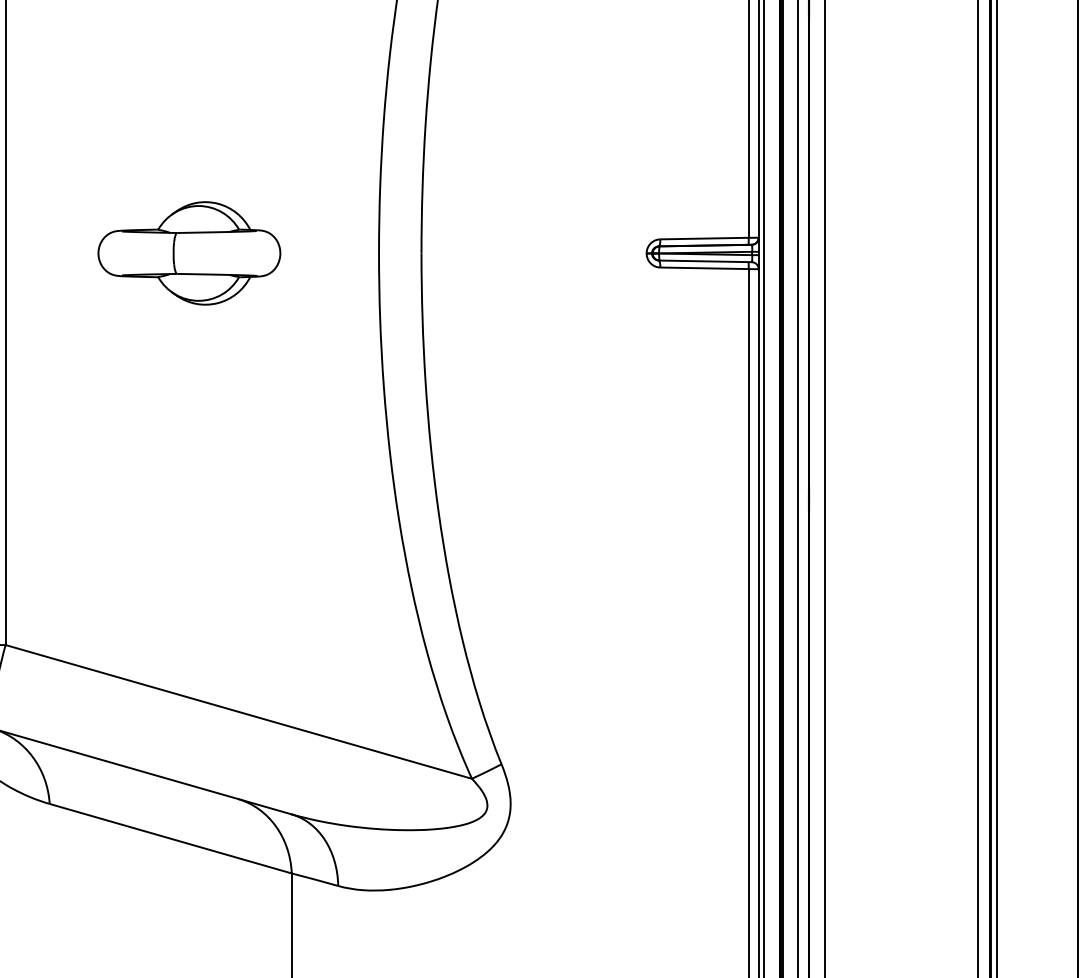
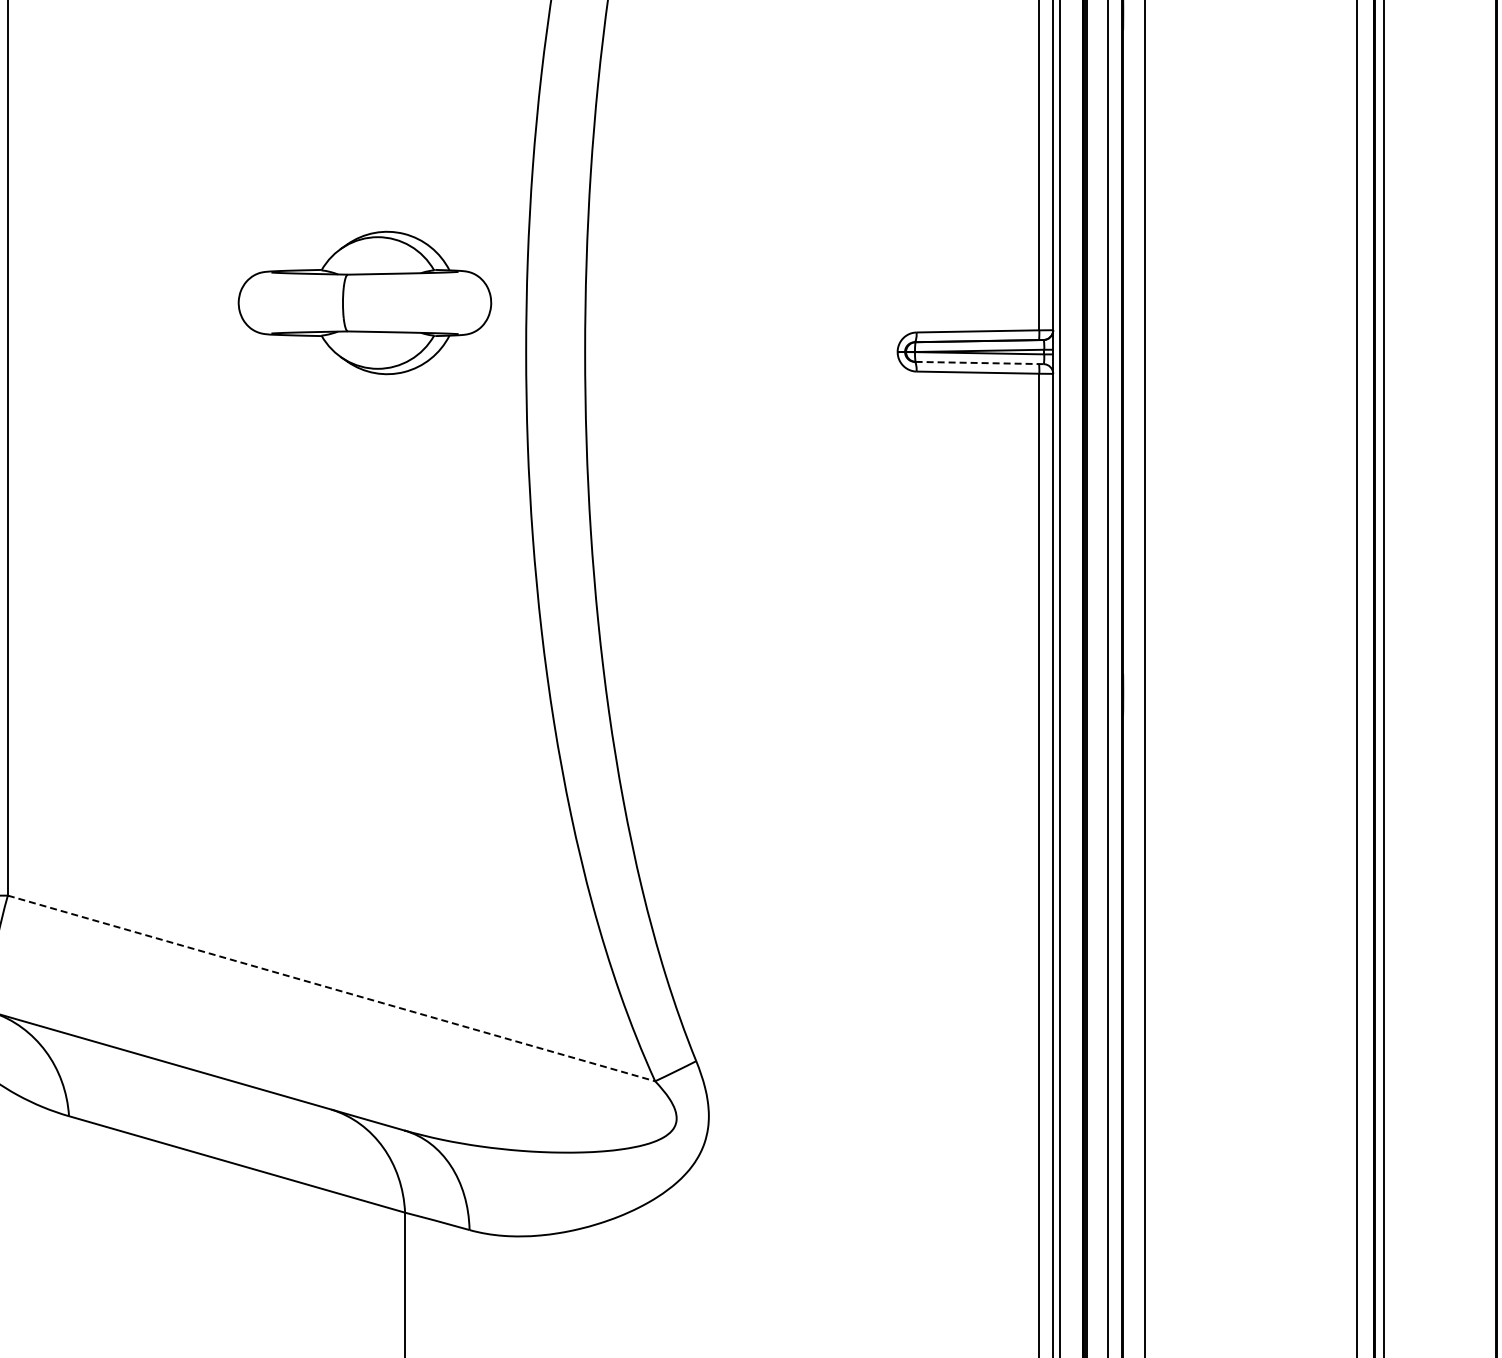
part: (189, 253) -> (364, 302), moved
line: (705, 261) -> (979, 363), solid -> dashed
line: (238, 711) -> (331, 988), solid -> dashed

